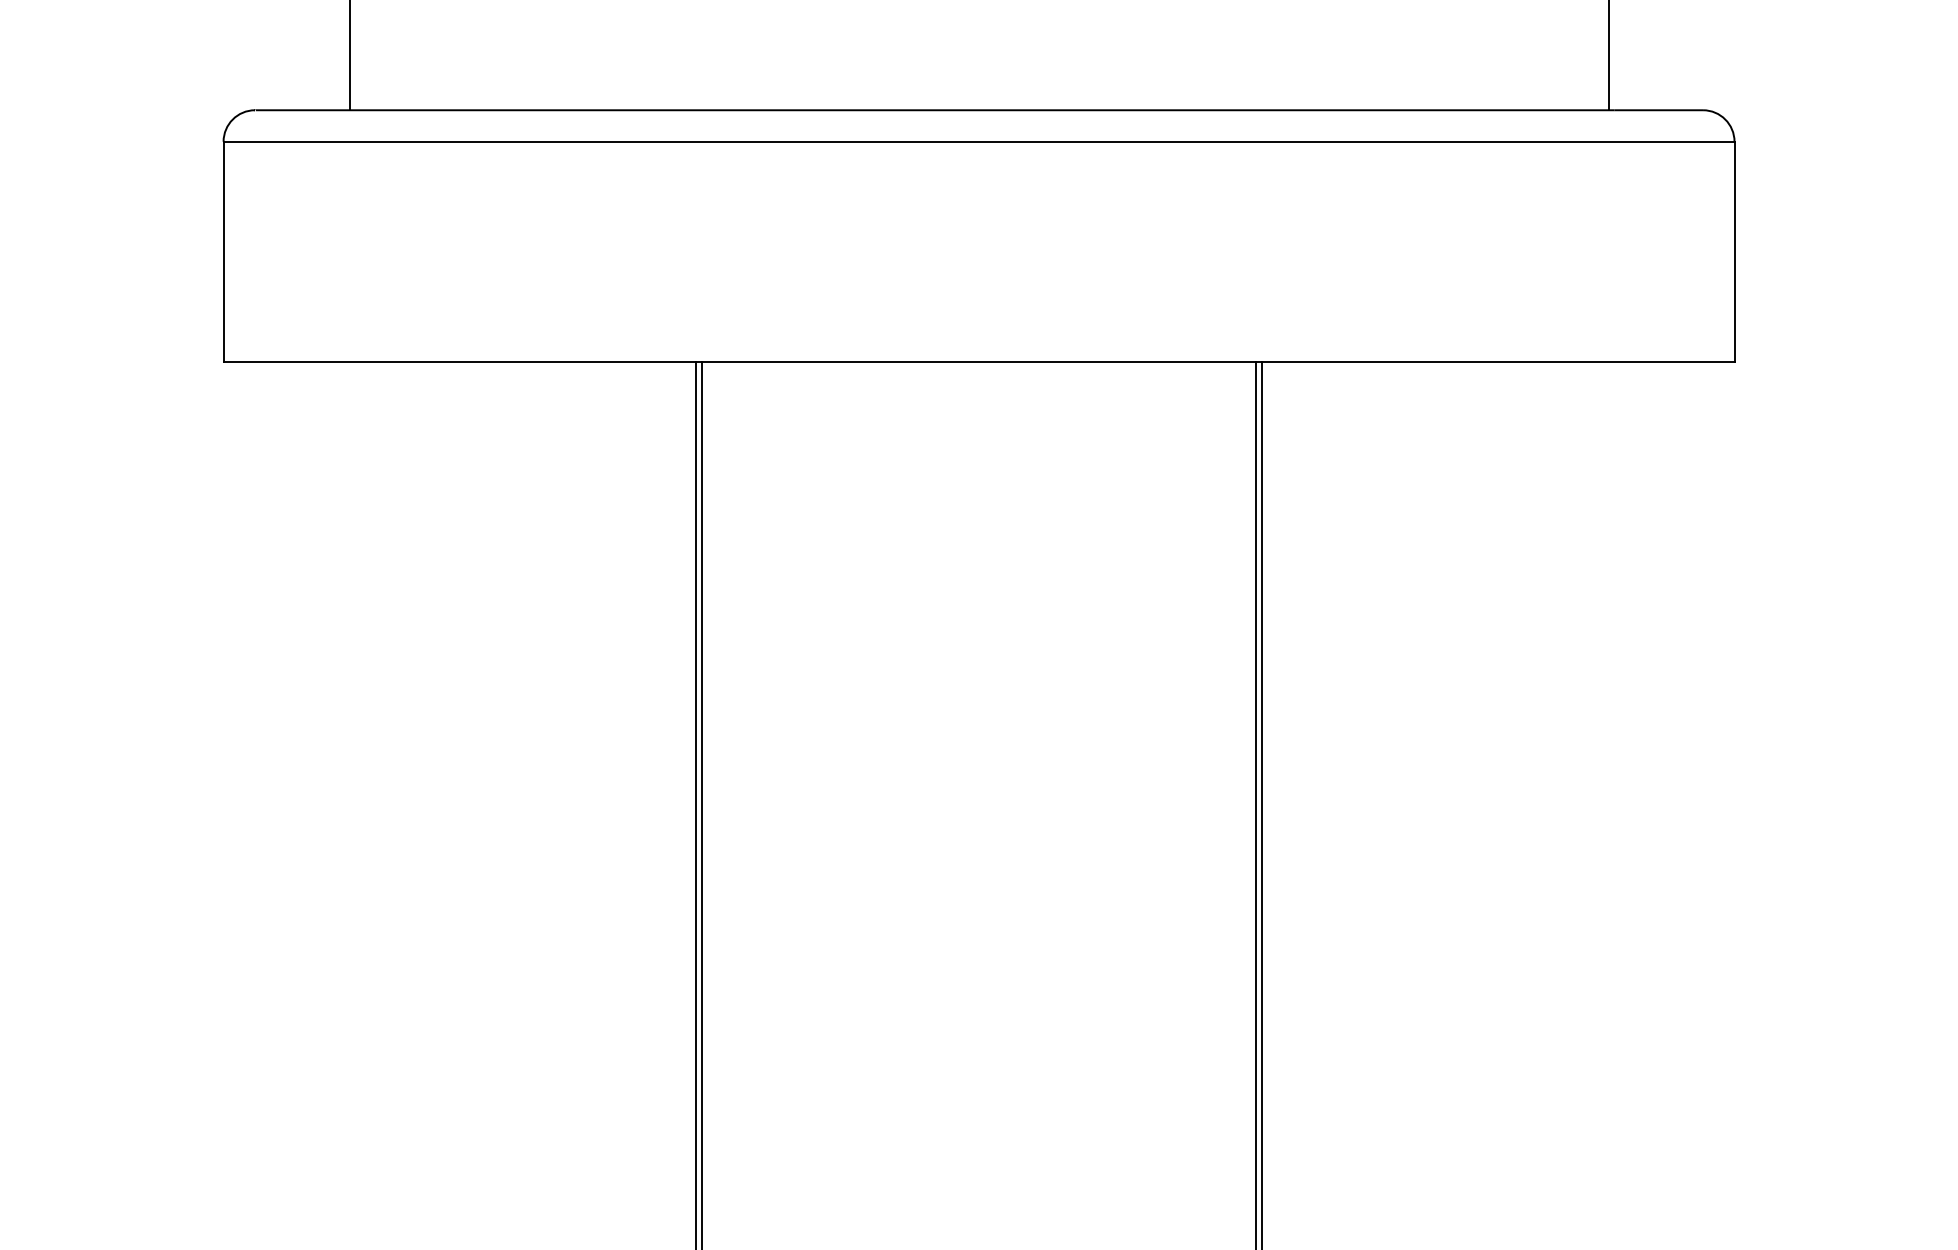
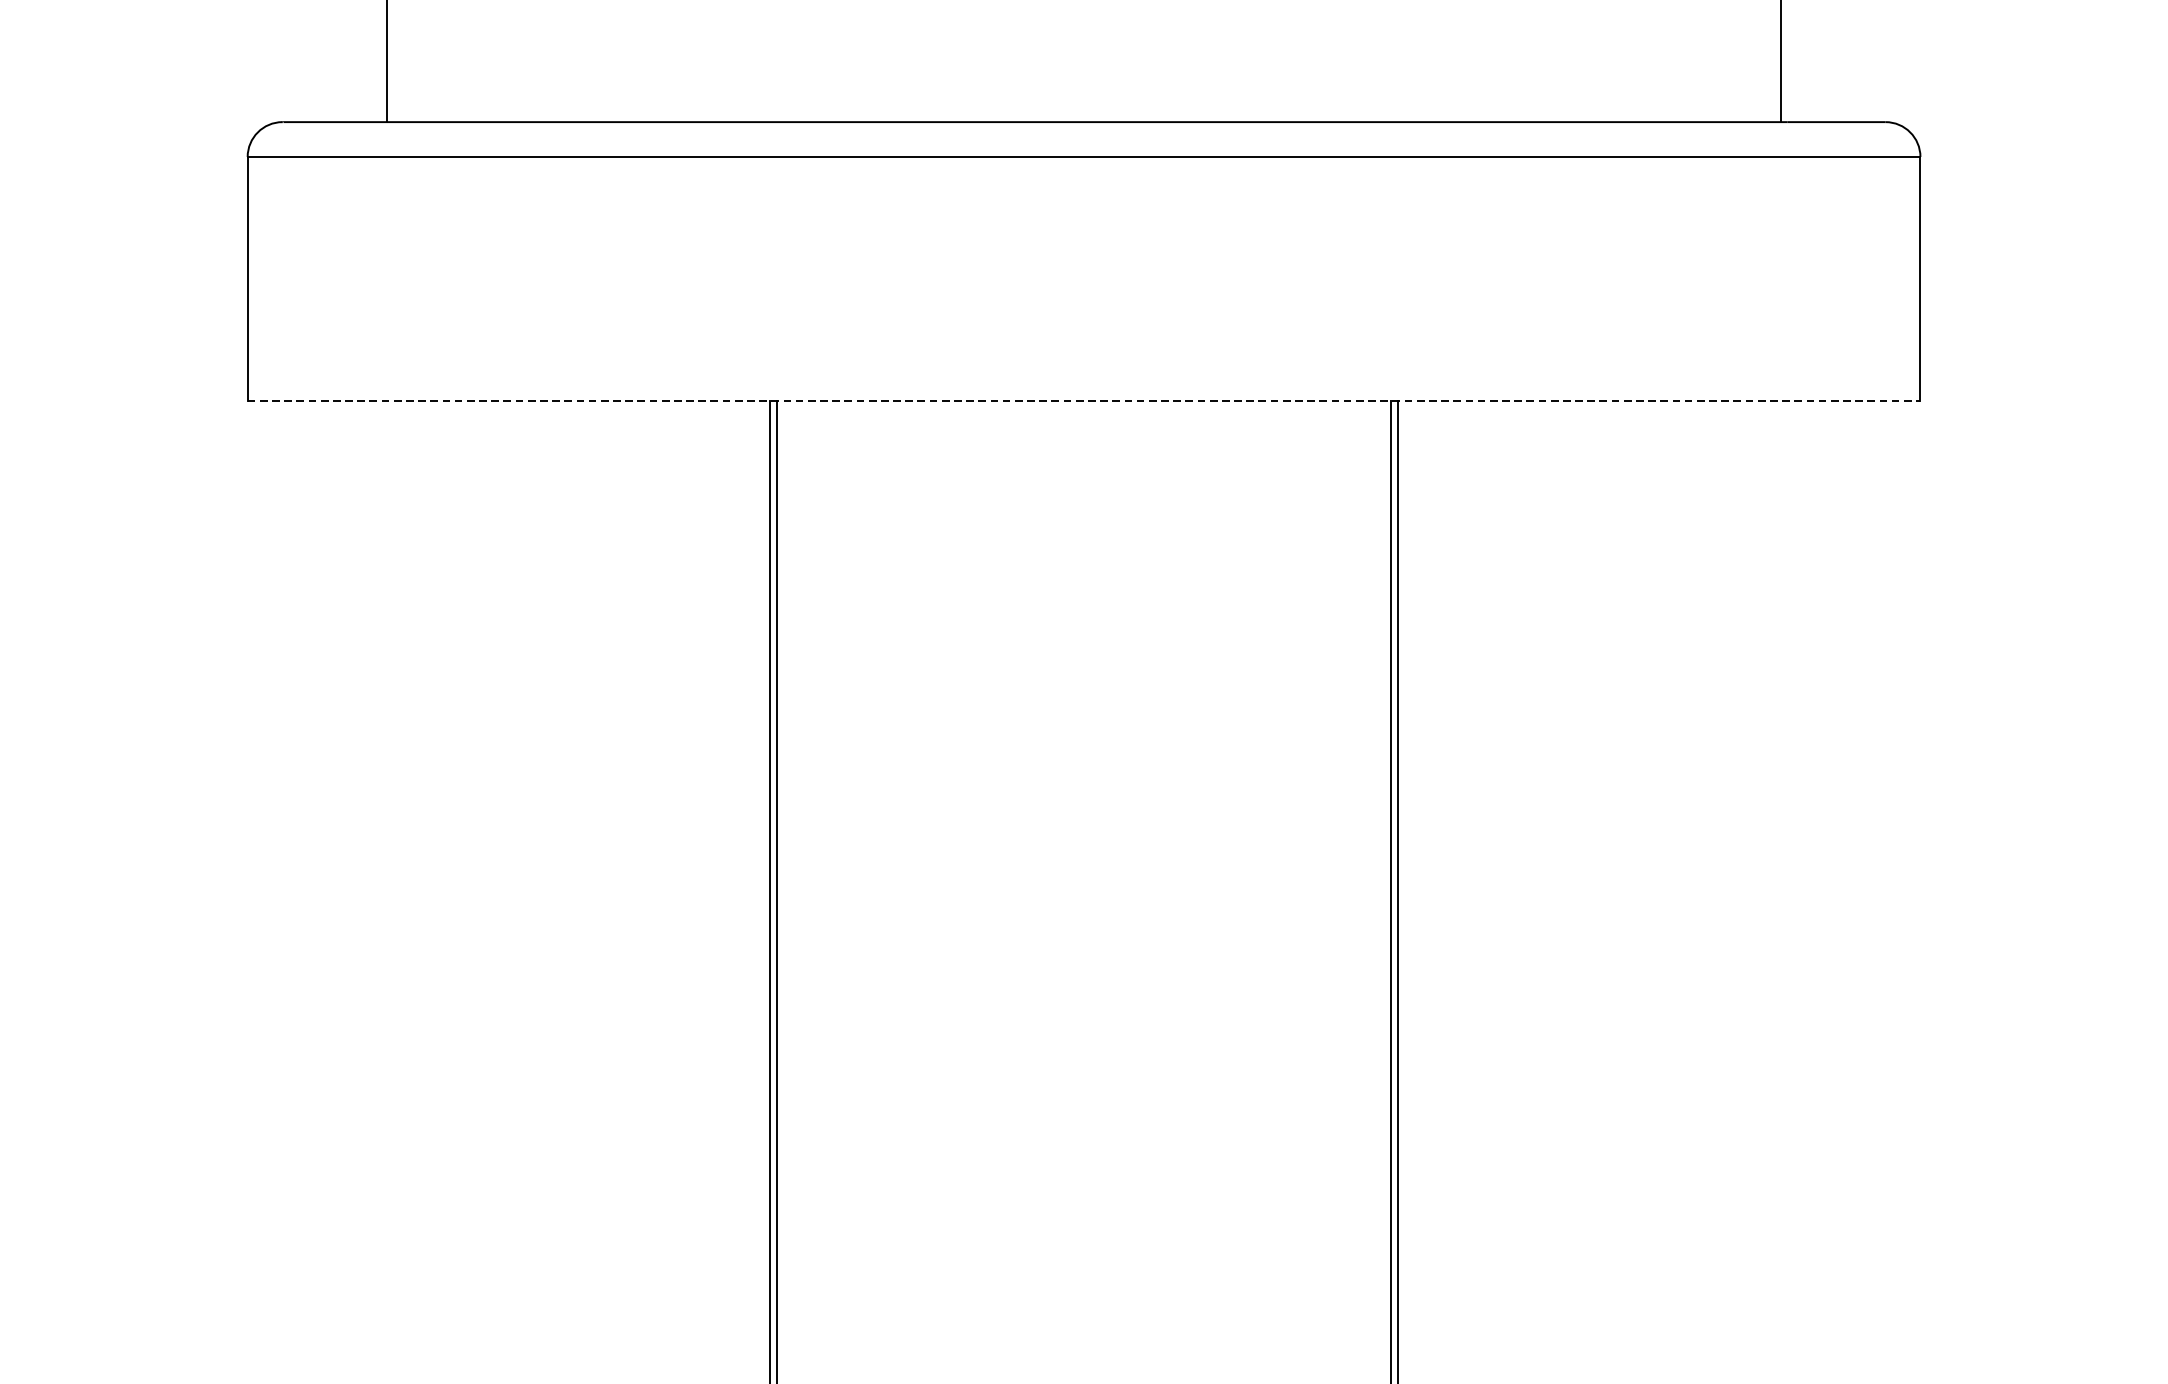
line: (979, 362) -> (1084, 401), solid -> dashed

